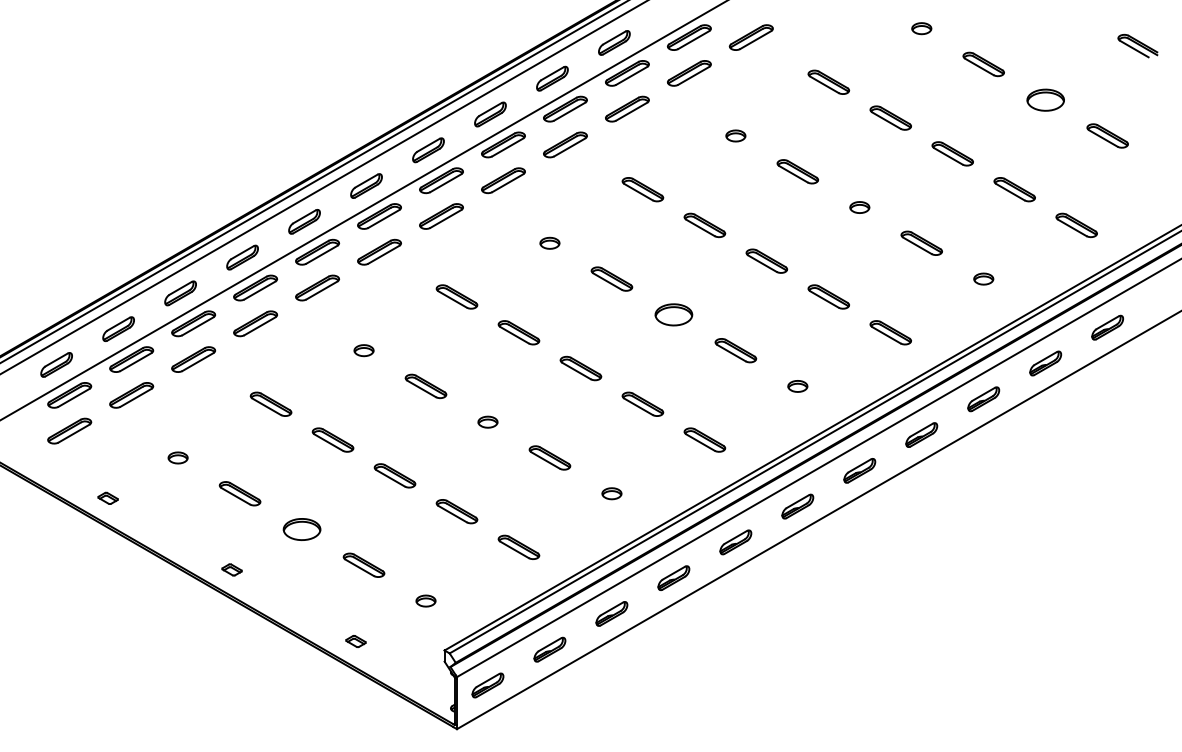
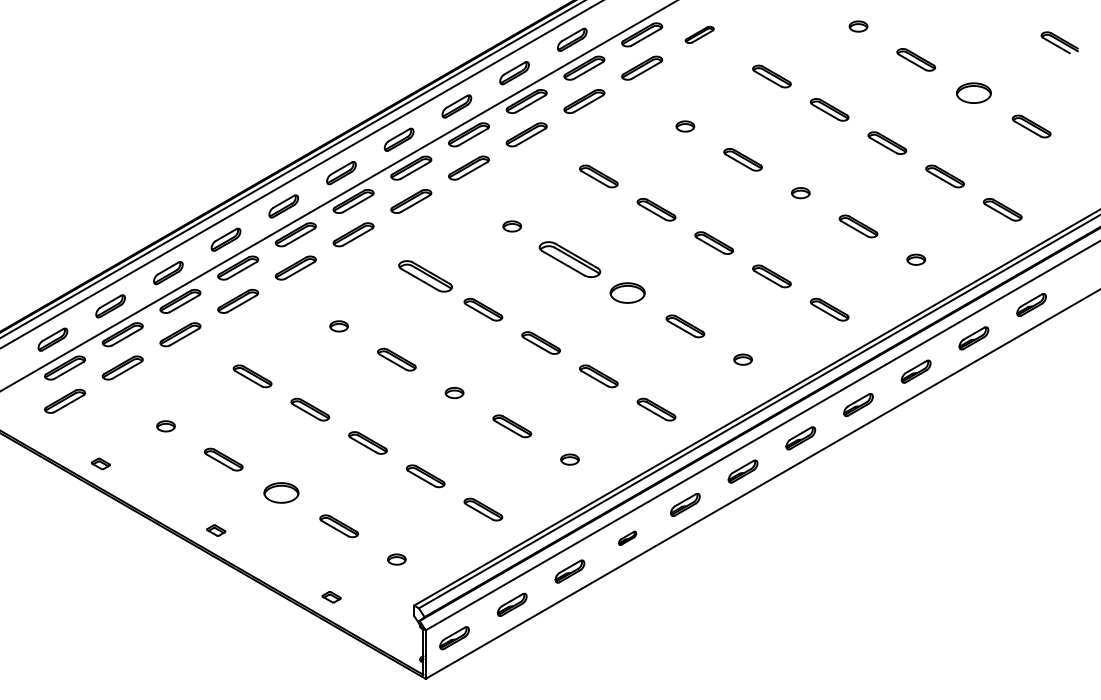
part: (751, 37) -> (699, 34), size x0.7
part: (611, 278) -> (569, 259), size x1.6
part: (456, 297) -> (425, 276), size x1.4
part: (673, 578) -> (627, 538), size x0.6

